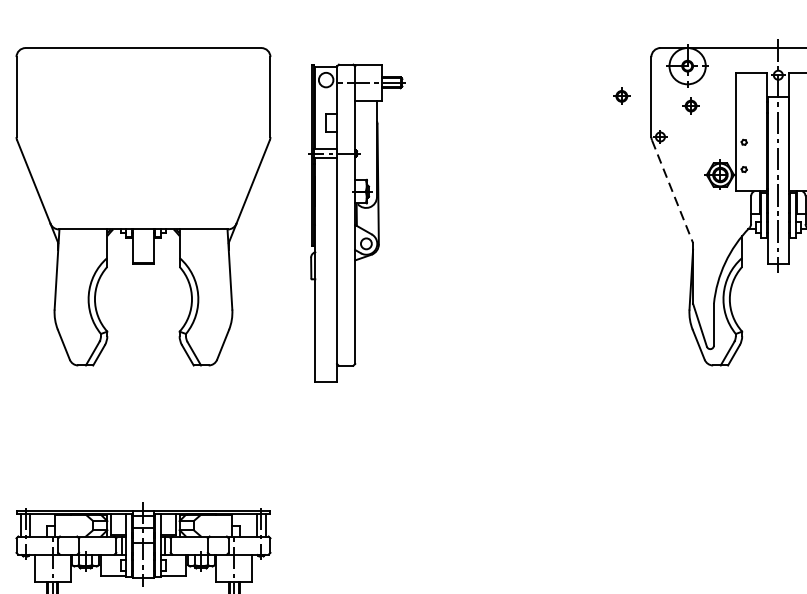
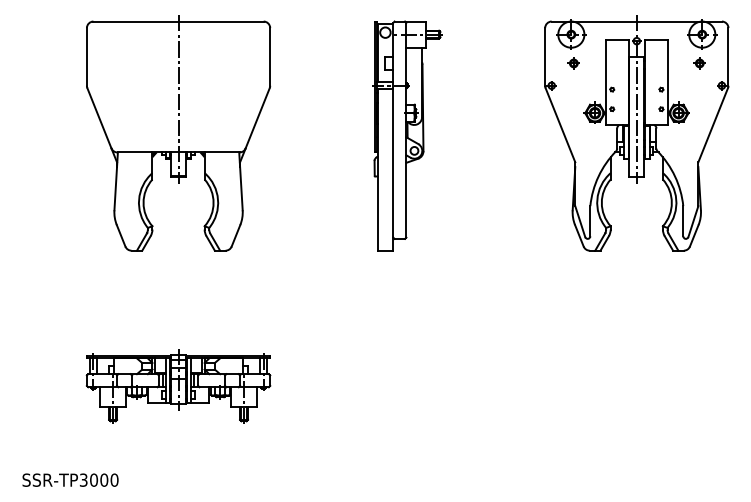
part: (621, 96) -> (523, 56), removed
line: (143, 156) -> (178, 99), added
line: (672, 192) -> (560, 125), dashed -> solid
part: (356, 222) -> (407, 135), moved

